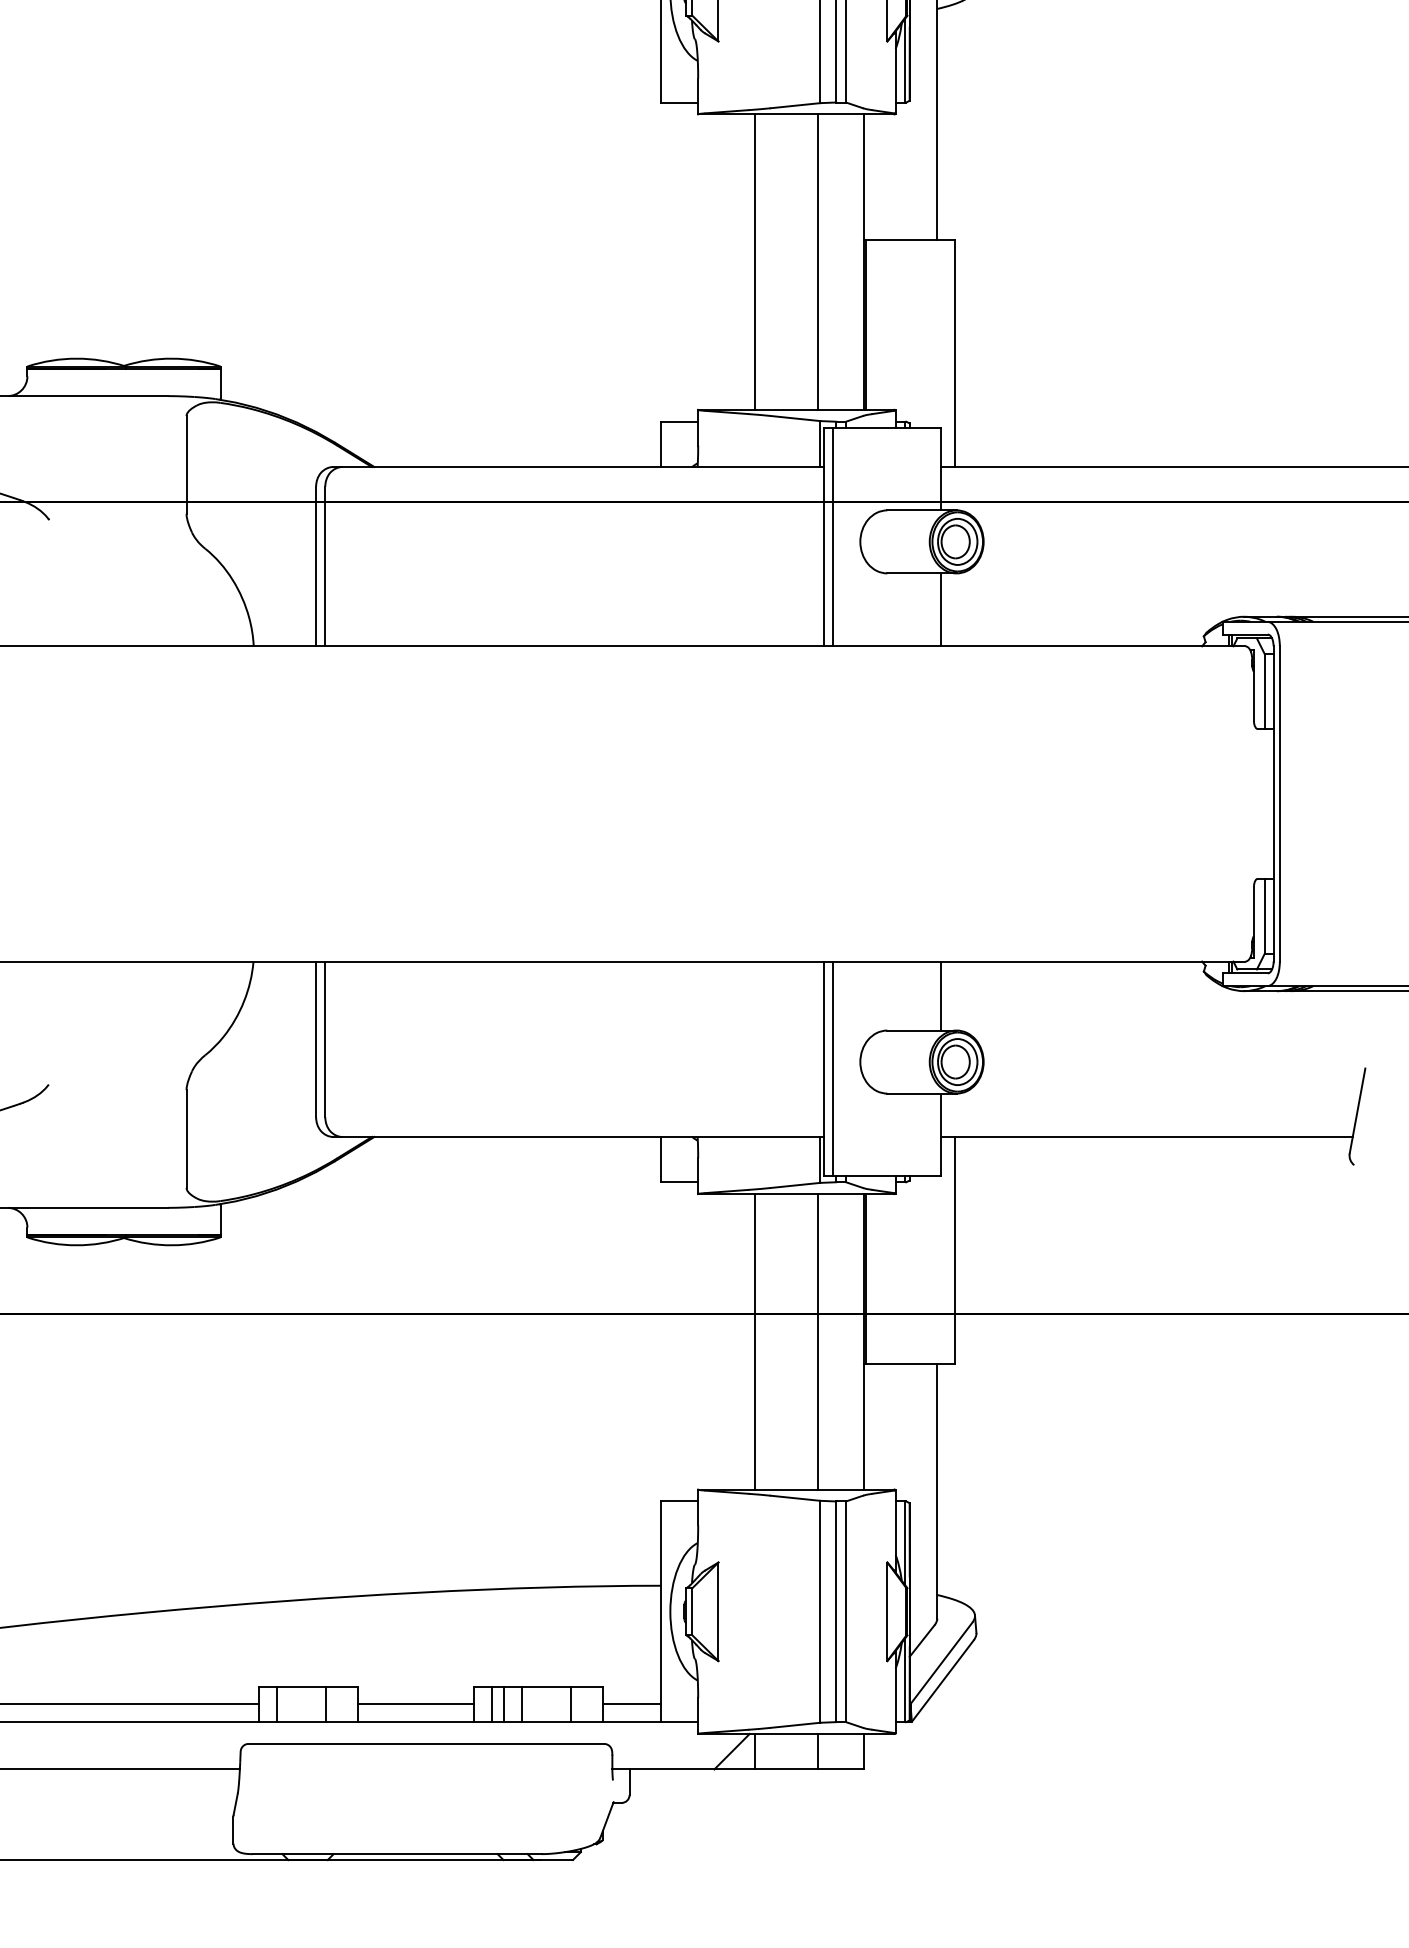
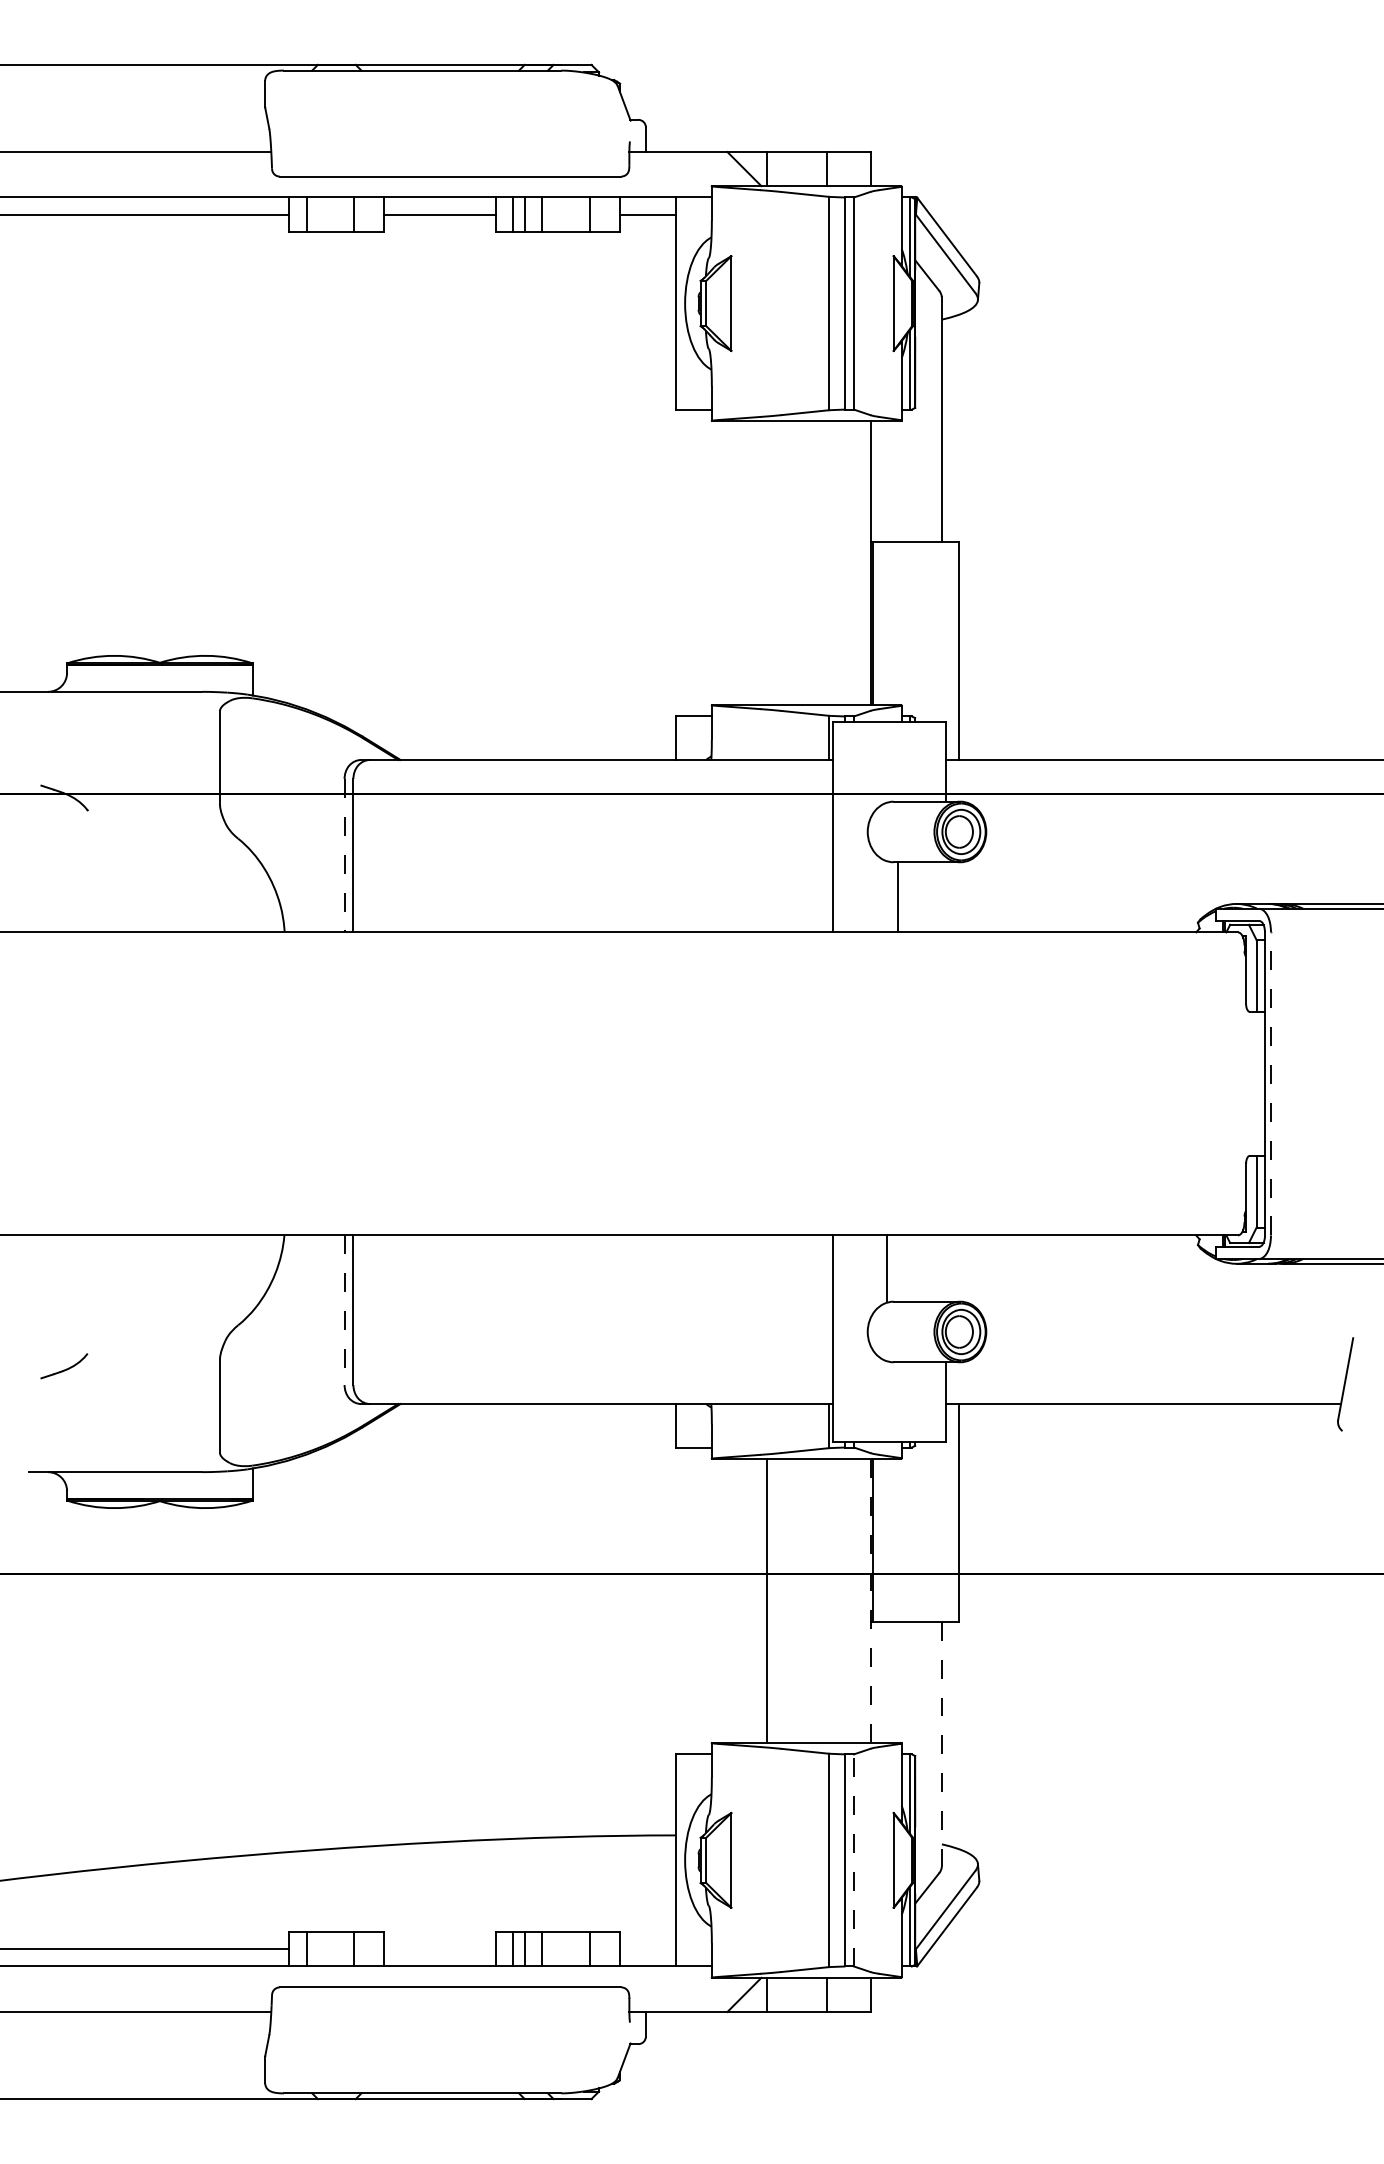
line: (755, 261) -> (766, 562), removed
line: (818, 261) -> (827, 562), removed
line: (833, 537) -> (841, 827), removed
line: (316, 566) -> (344, 855), solid -> dashed
line: (941, 610) -> (897, 897), moved
line: (1280, 803) -> (1271, 1083), solid -> dashed
line: (941, 996) -> (886, 1268), moved
line: (316, 1039) -> (344, 1310), solid -> dashed
line: (833, 1068) -> (841, 1338), removed
line: (818, 1341) -> (827, 1600), removed
line: (864, 1342) -> (871, 1601), solid -> dashed
line: (937, 1491) -> (941, 1744), solid -> dashed
line: (845, 1610) -> (853, 1859), solid -> dashed
line: (415, 1704) -> (440, 1949), removed
line: (631, 1704) -> (647, 1949), removed

